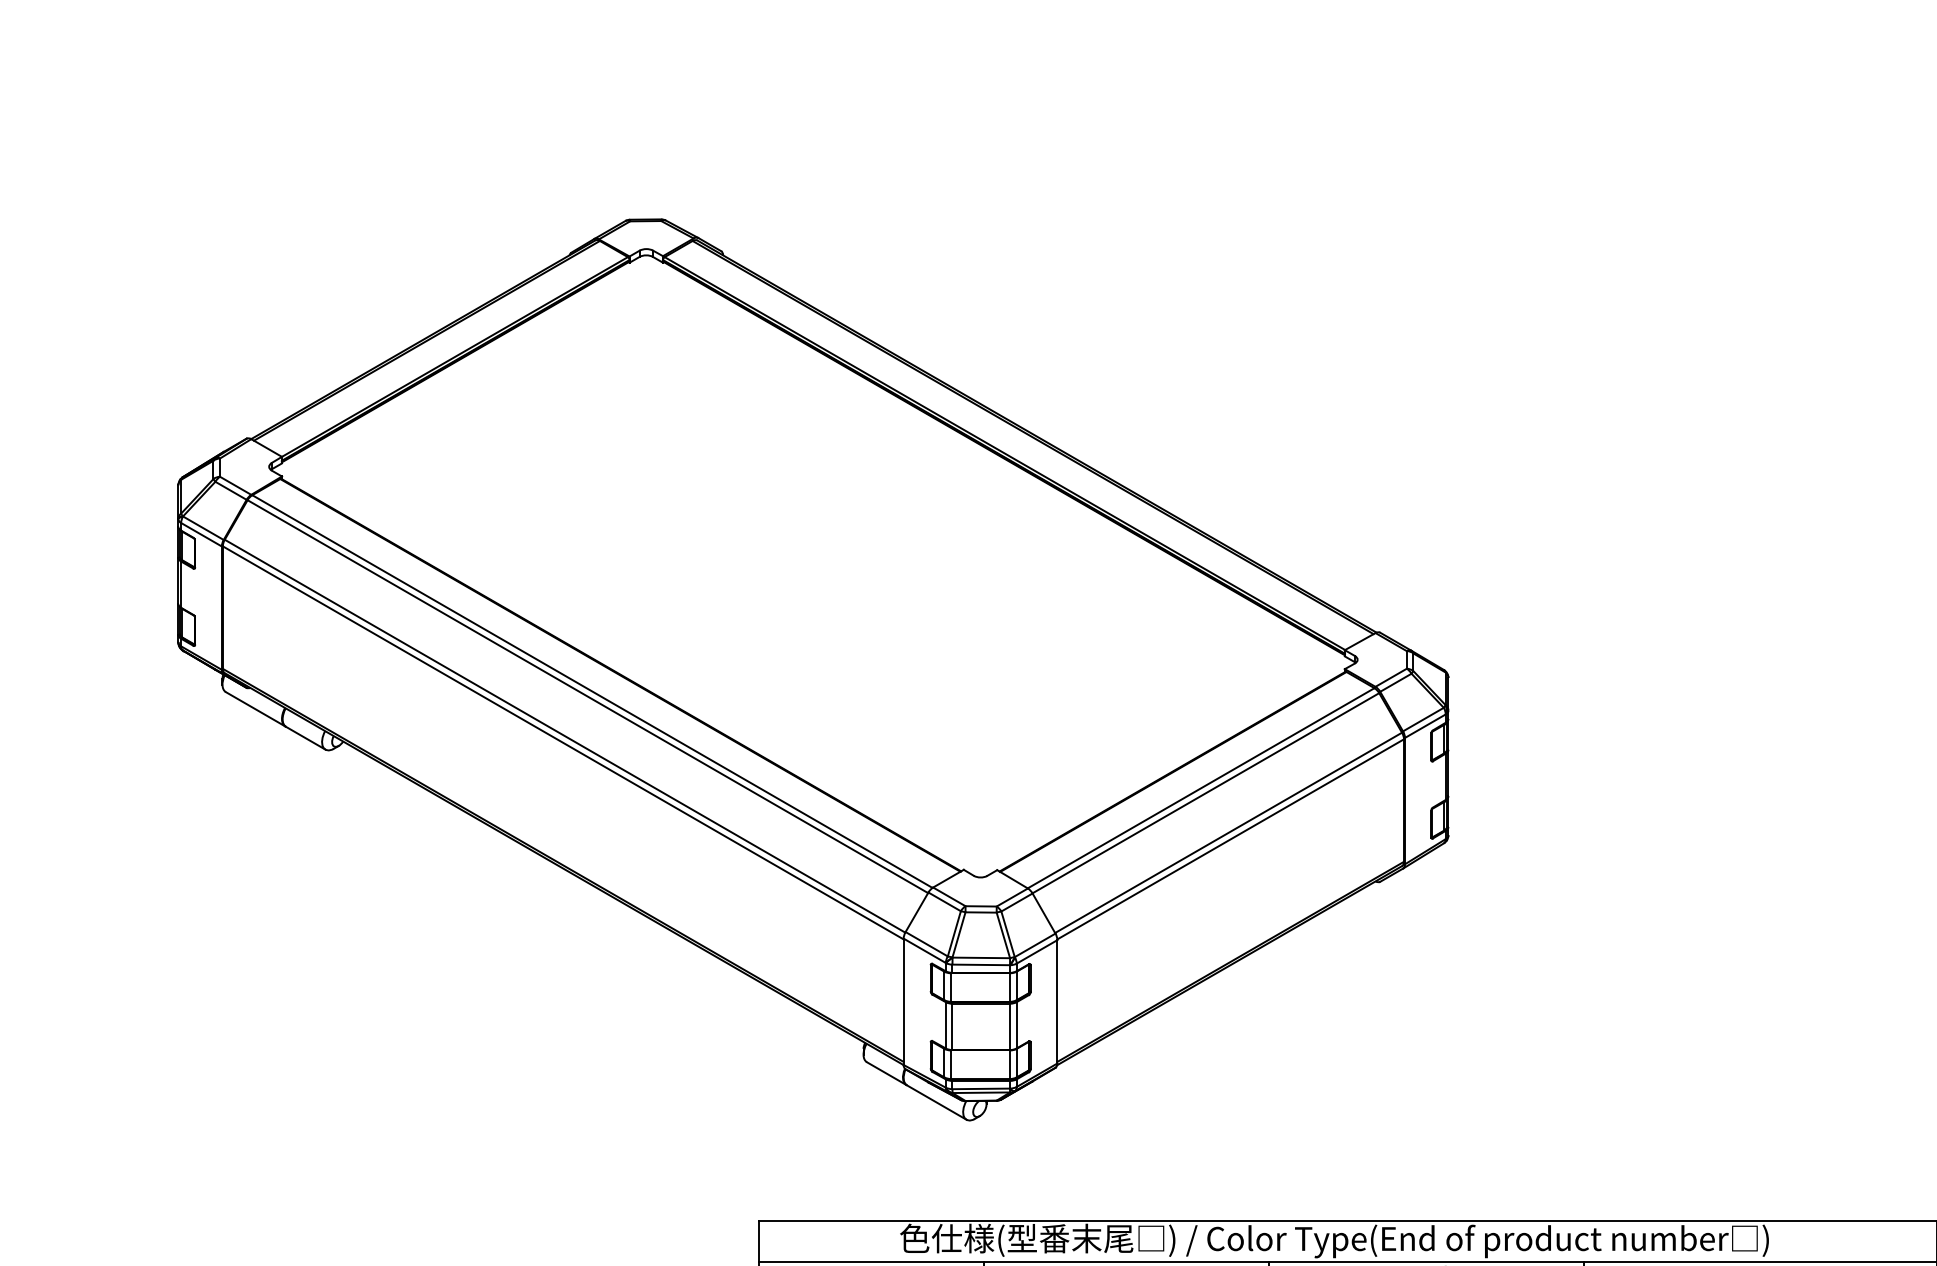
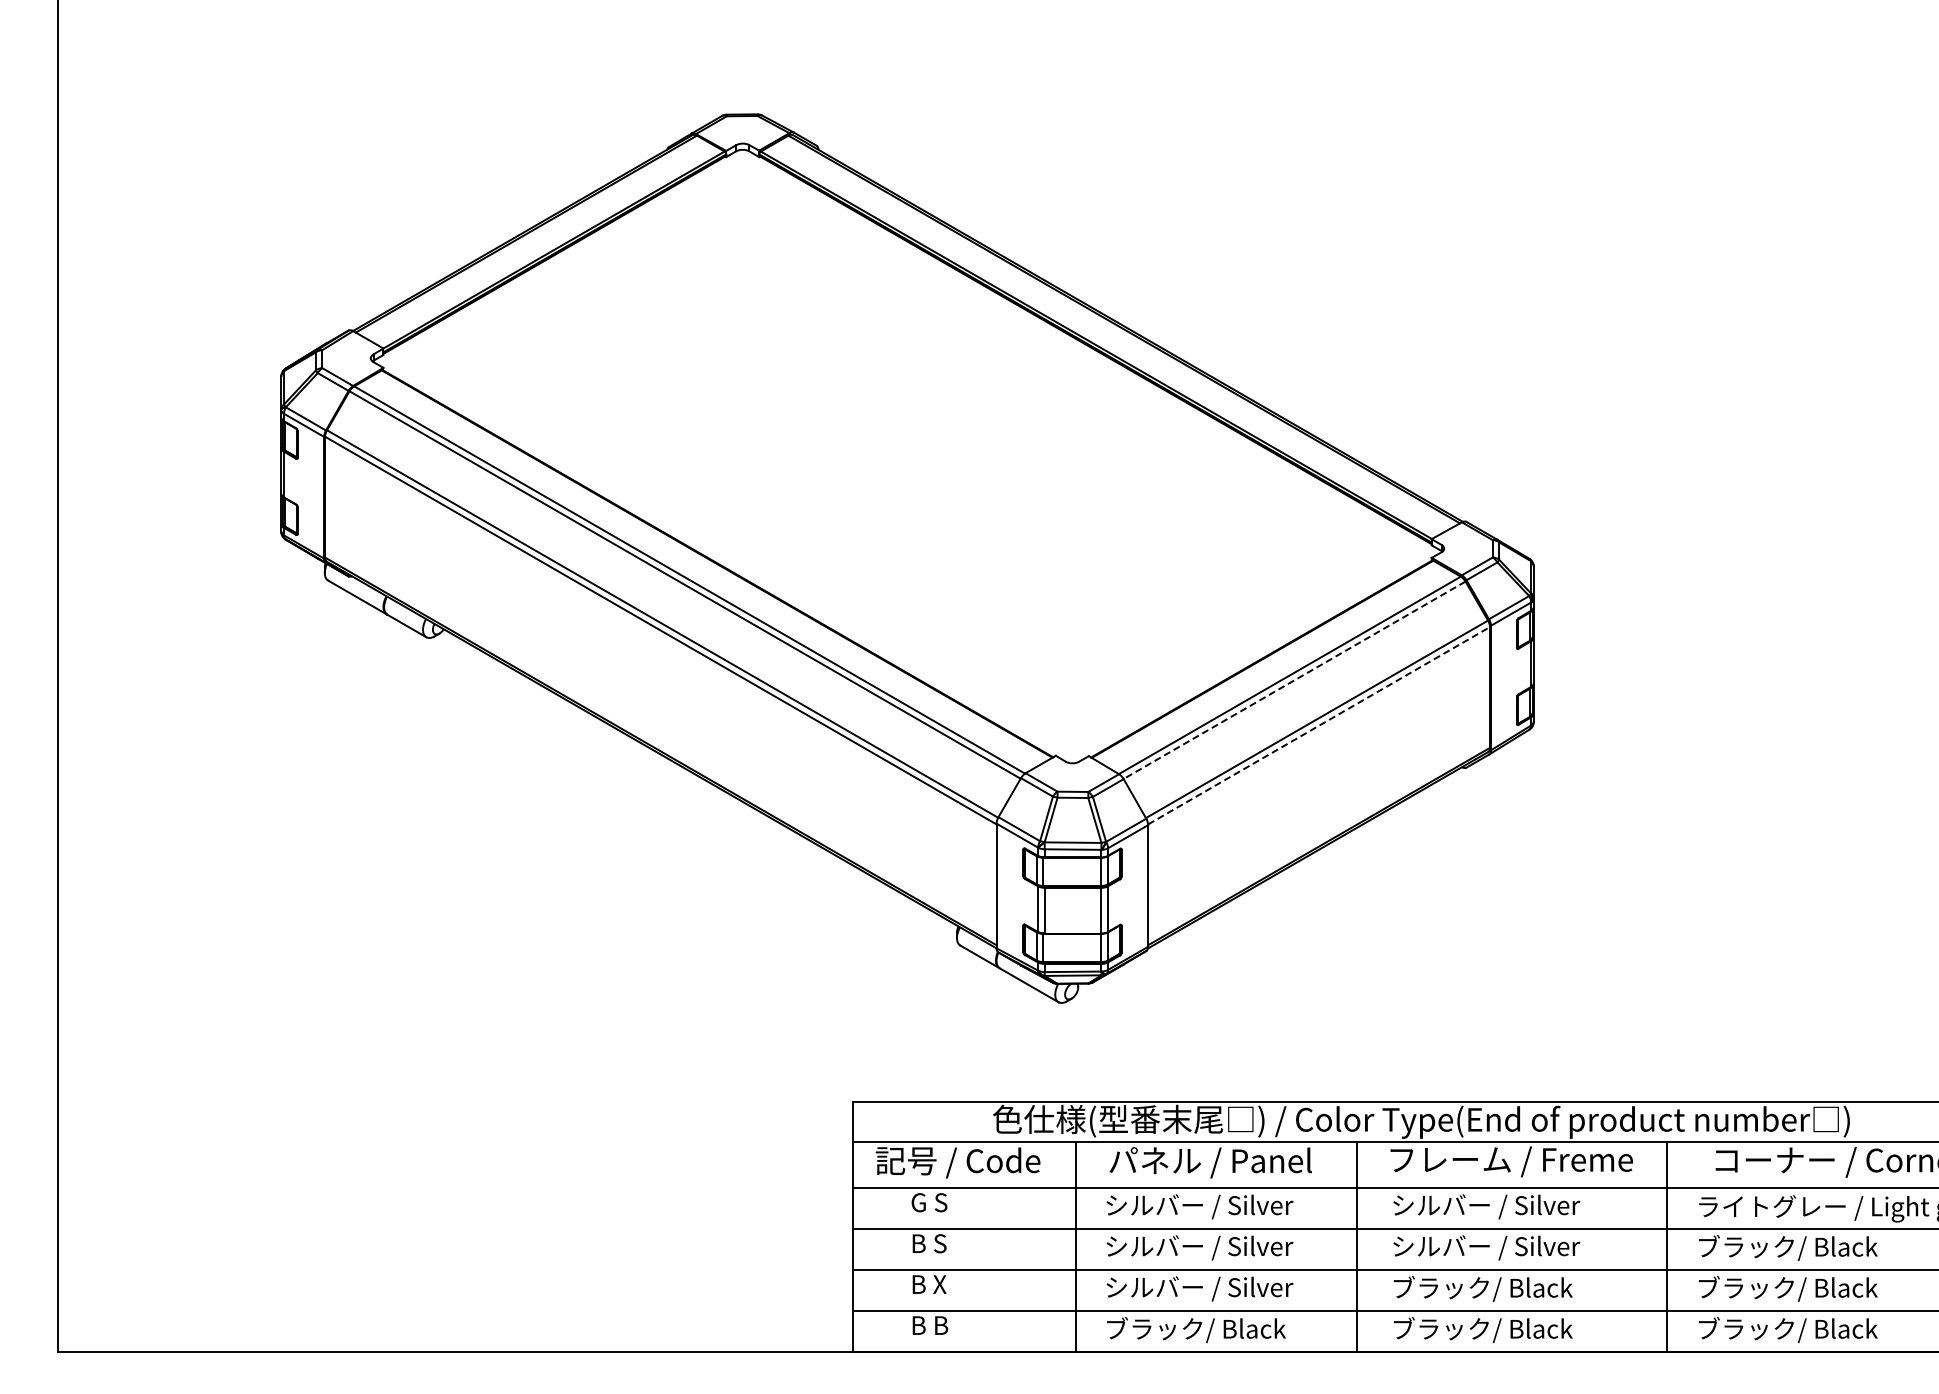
line: (1205, 793) -> (1294, 680), solid -> dashed
line: (1231, 839) -> (1319, 725), solid -> dashed

